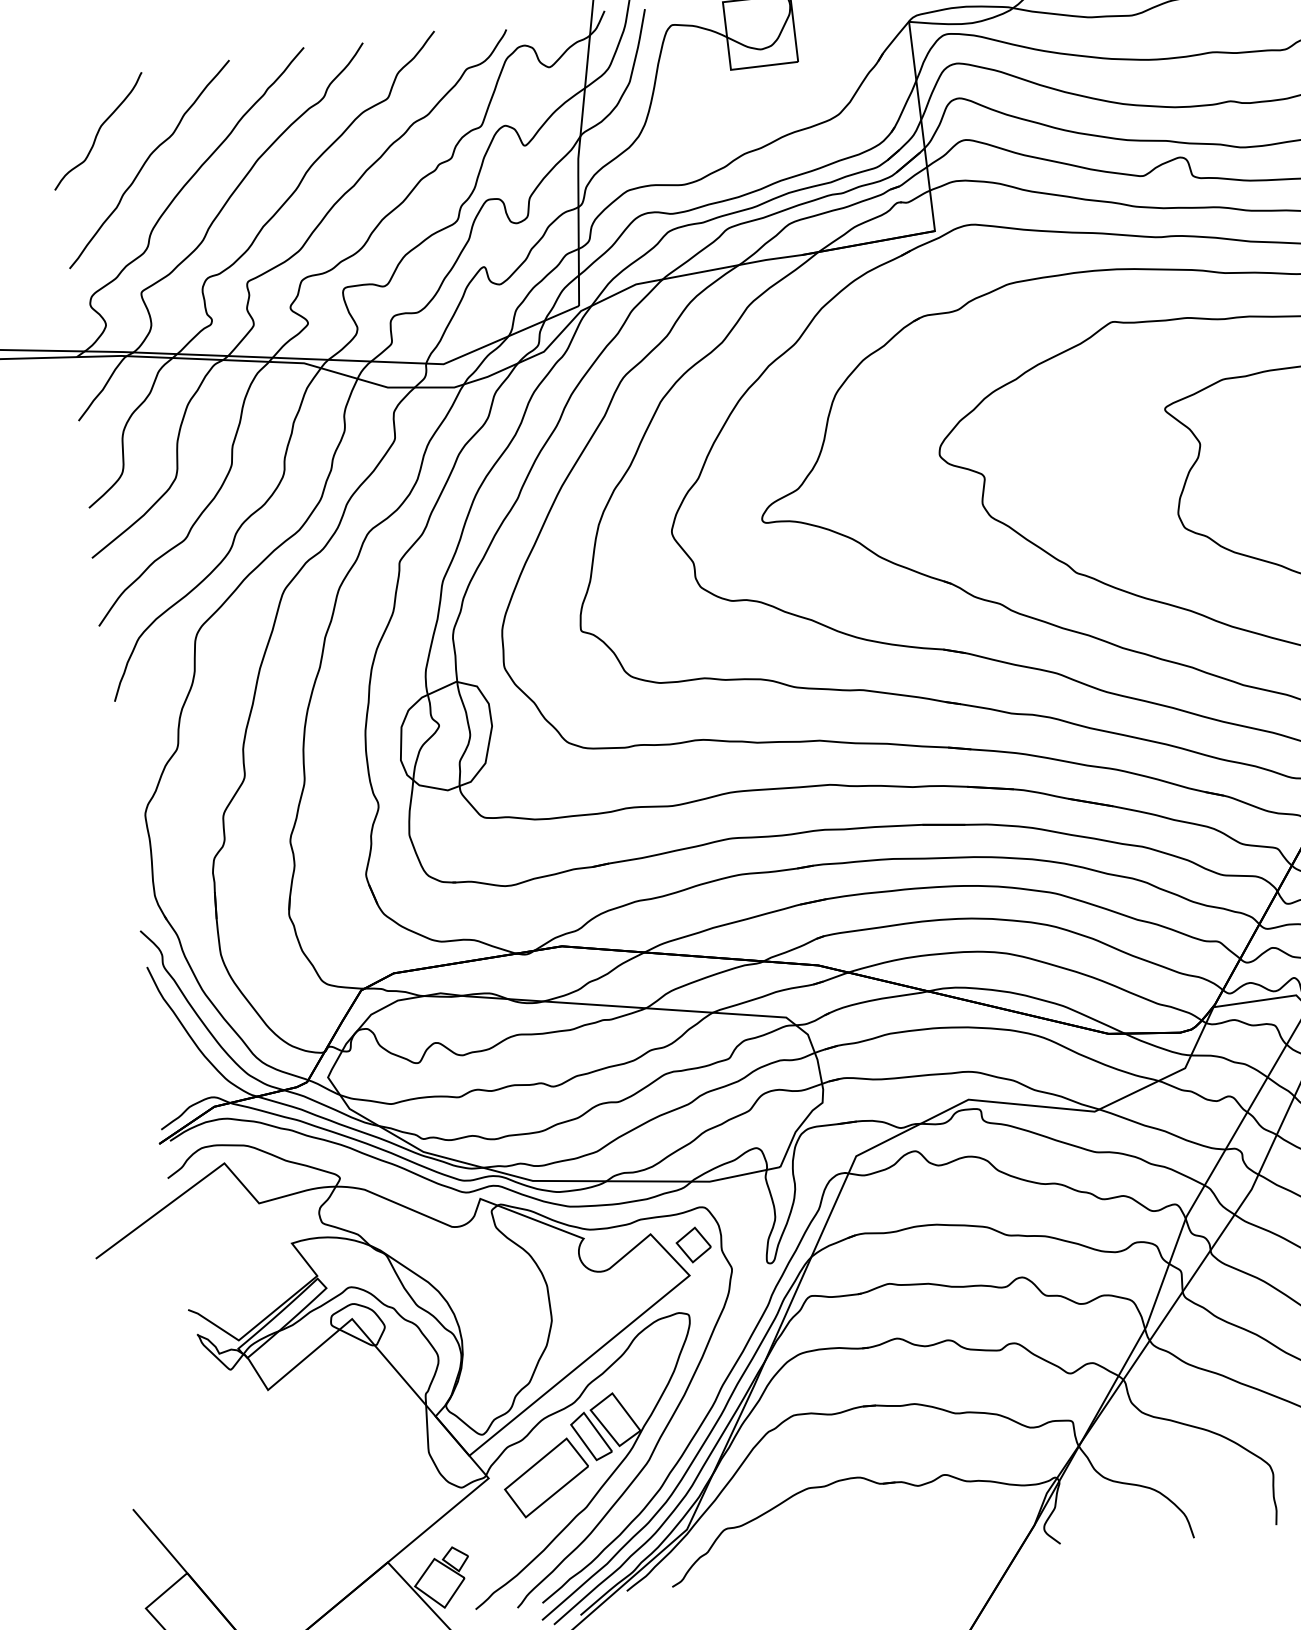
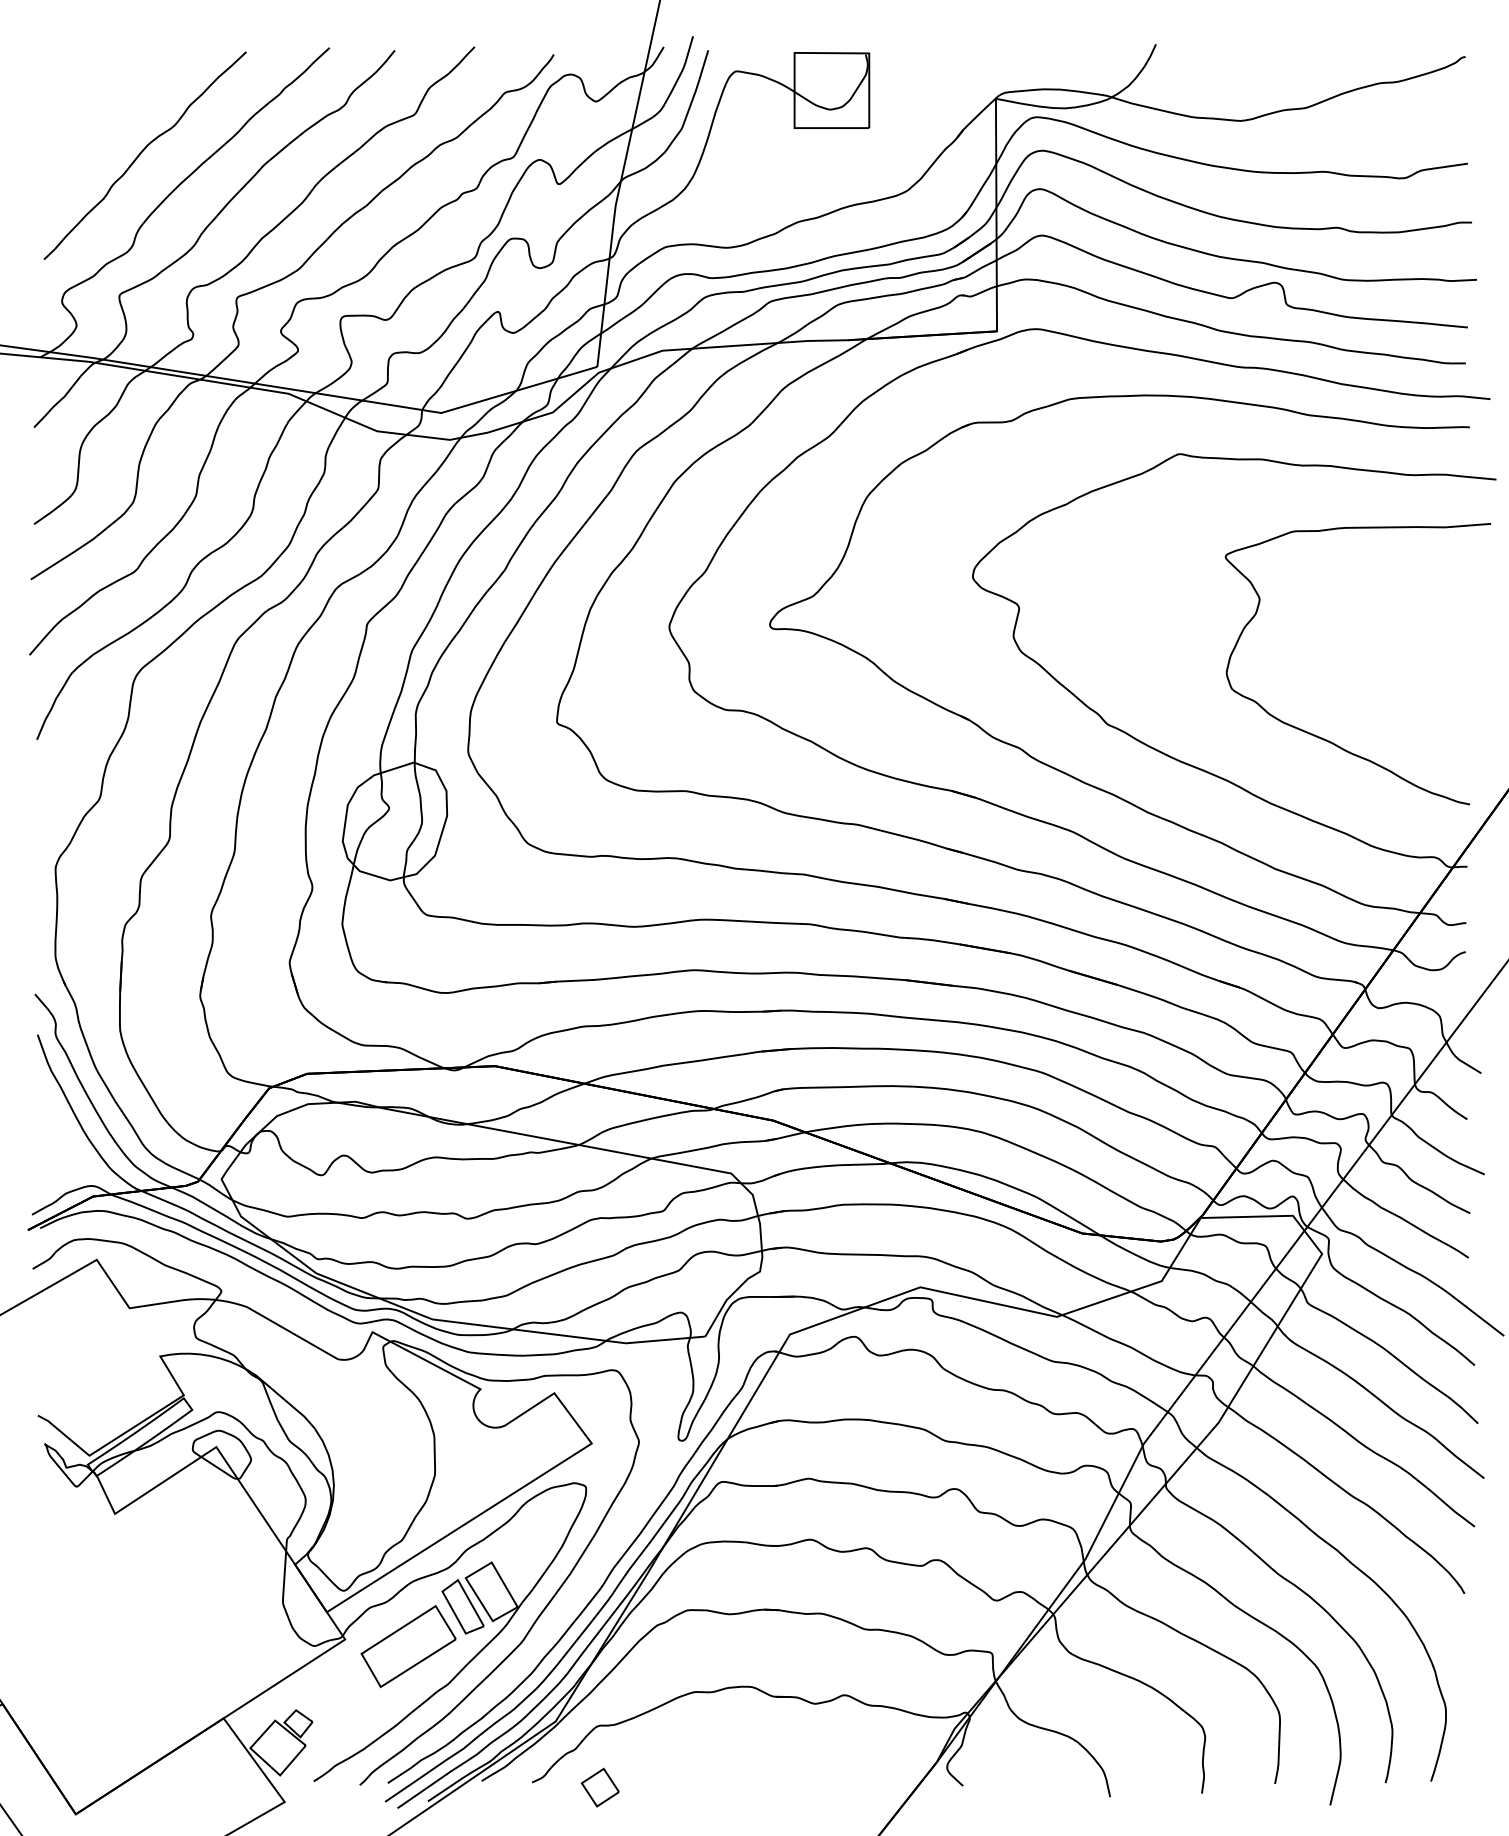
curve: (98, 131) -> (93, 112), removed
part: (693, 1245) -> (599, 1787), moved

